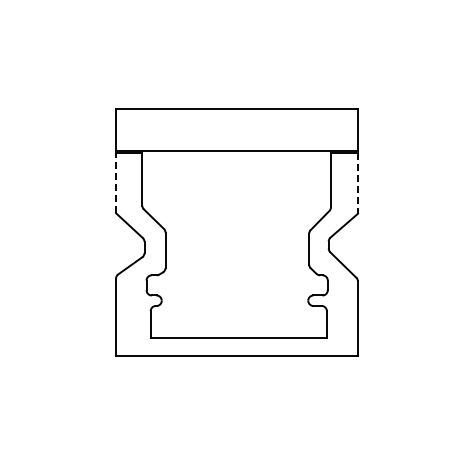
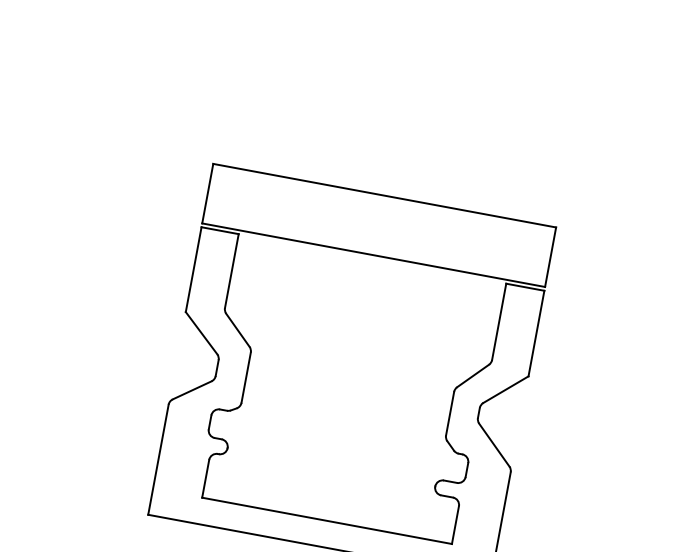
line: (116, 183) -> (194, 270), dashed -> solid
line: (357, 184) -> (535, 334), dashed -> solid

